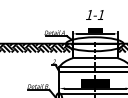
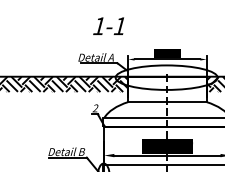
text: (94, 14) -> (108, 25), moved

